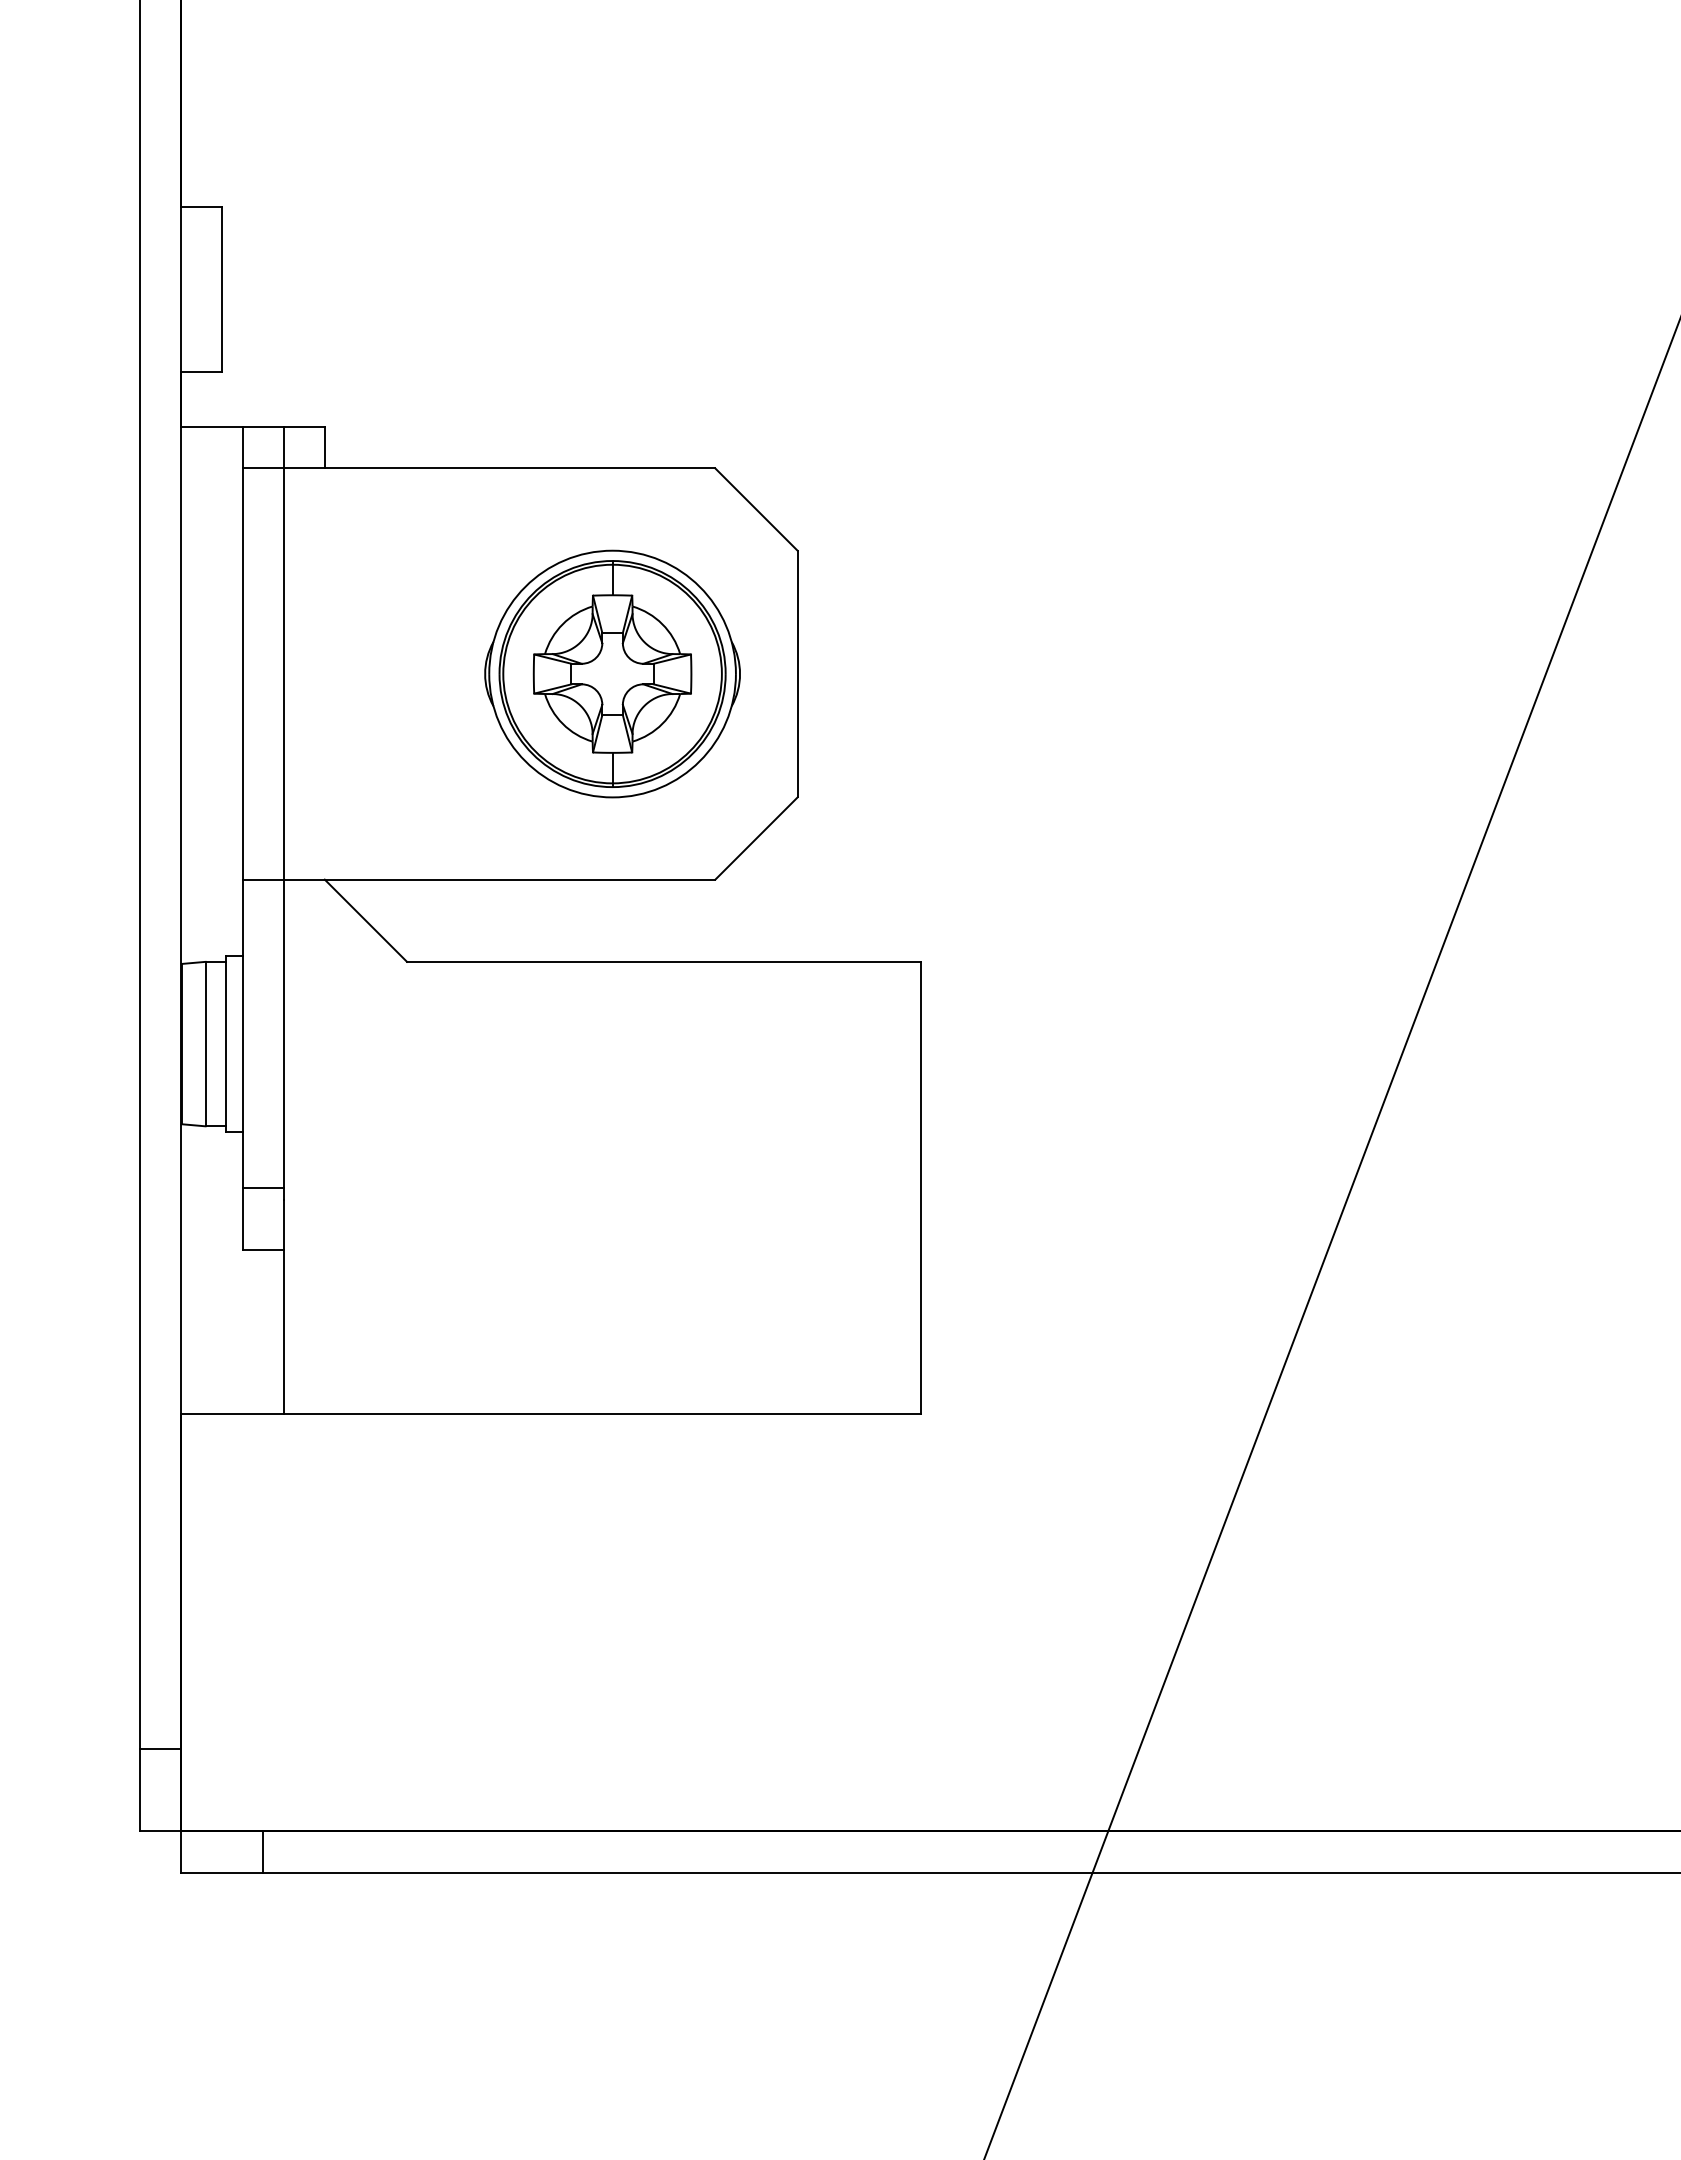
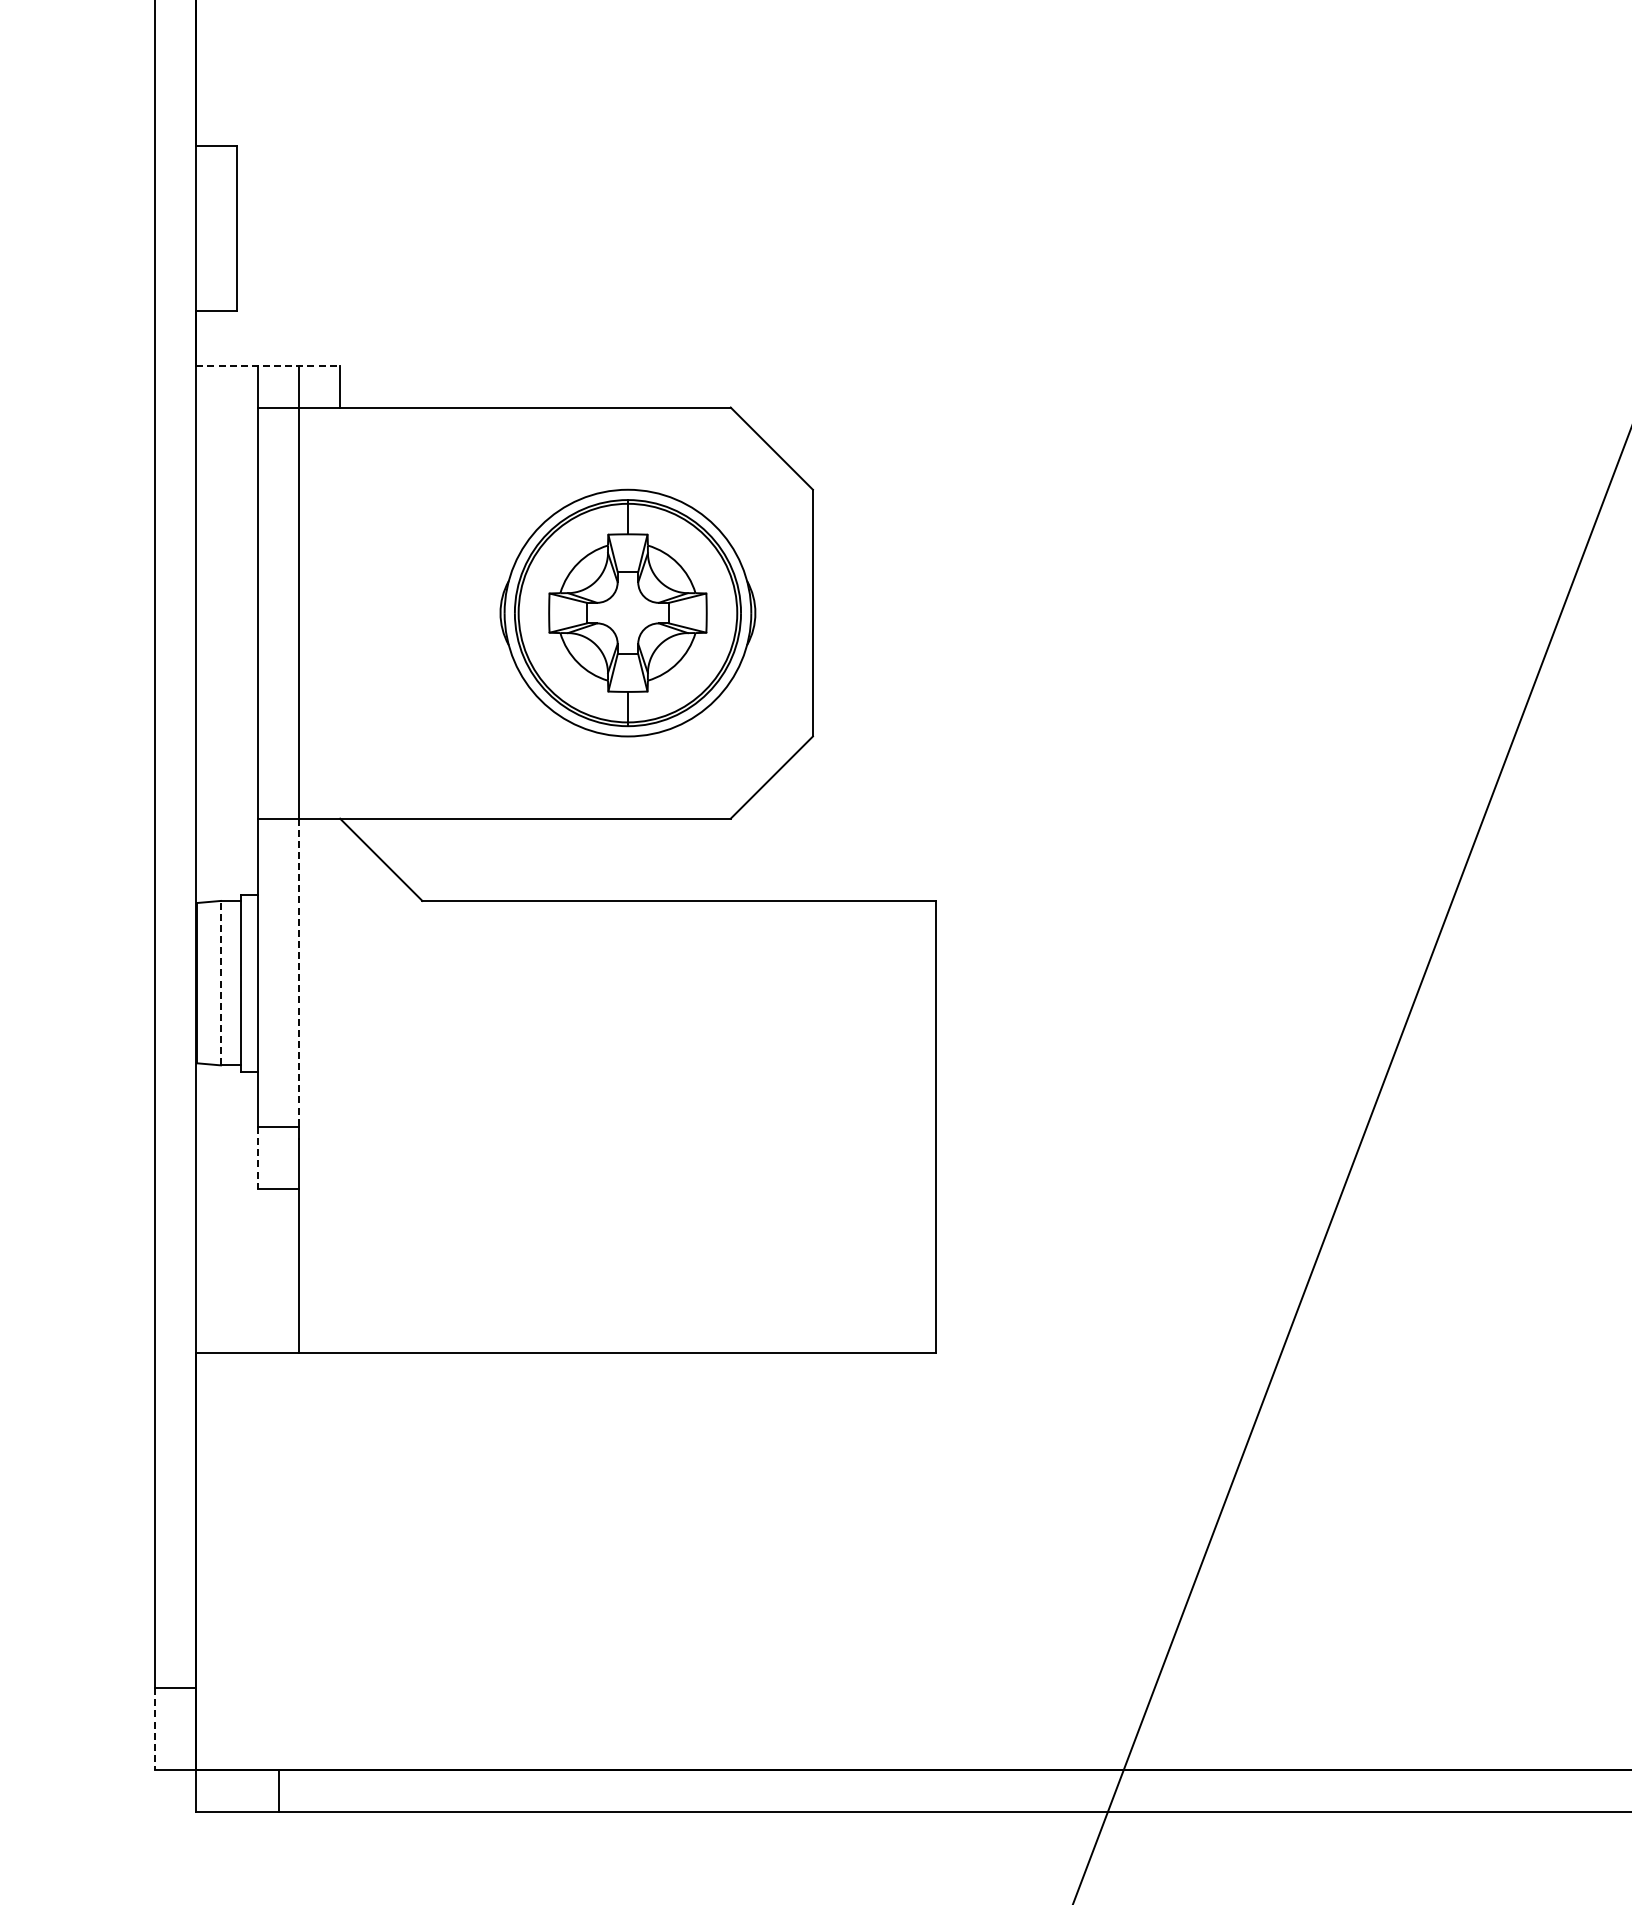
line: (252, 427) -> (267, 366), solid -> dashed
line: (283, 1034) -> (298, 973), solid -> dashed
line: (205, 1043) -> (220, 982), solid -> dashed
line: (242, 1218) -> (257, 1157), solid -> dashed
line: (139, 1790) -> (154, 1729), solid -> dashed

